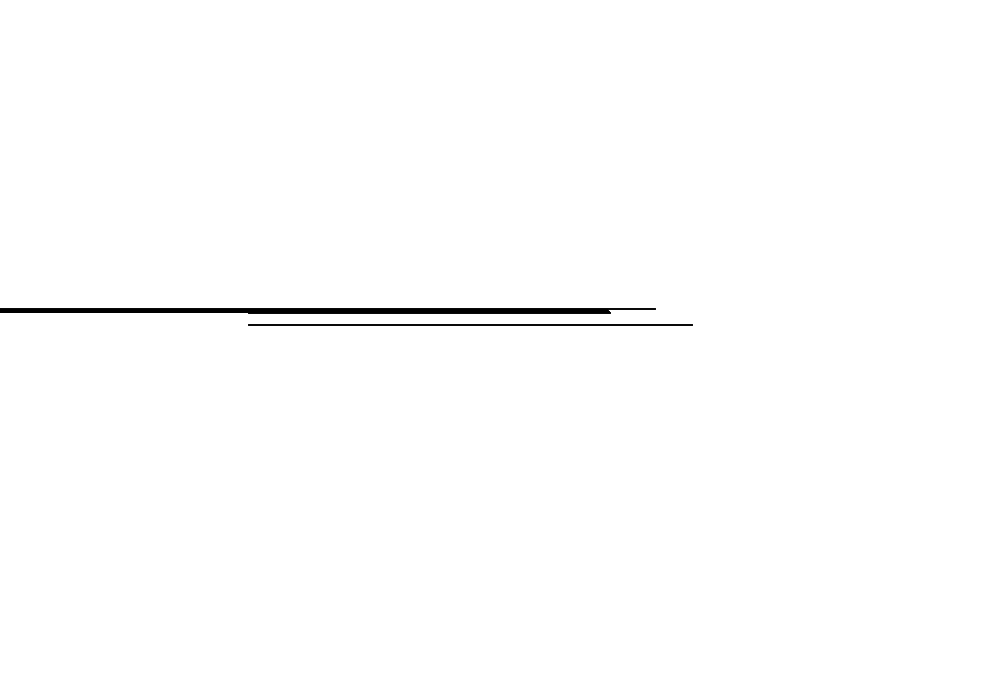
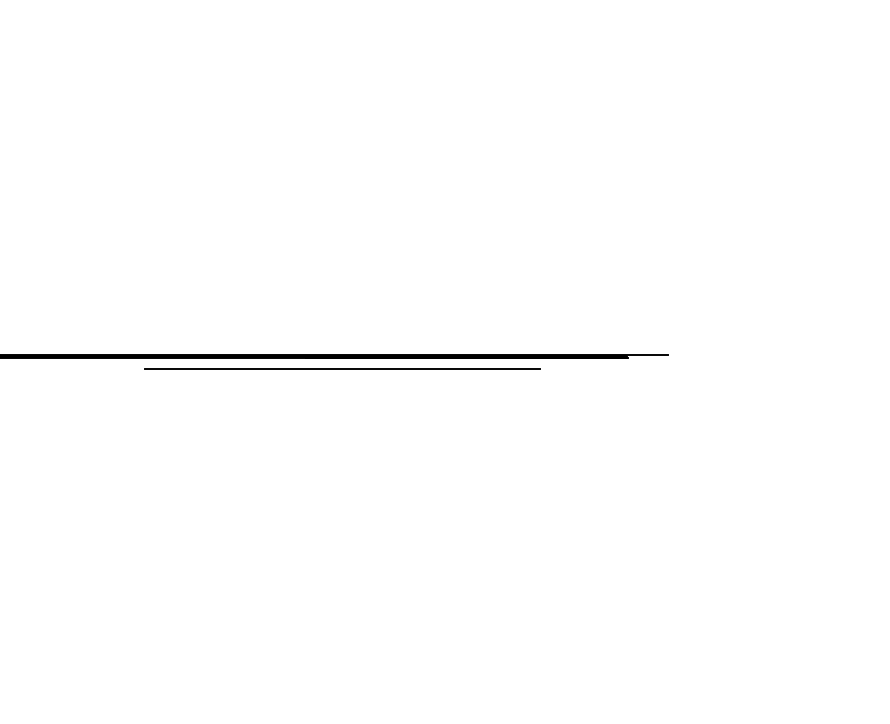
line: (470, 324) -> (342, 368), moved

